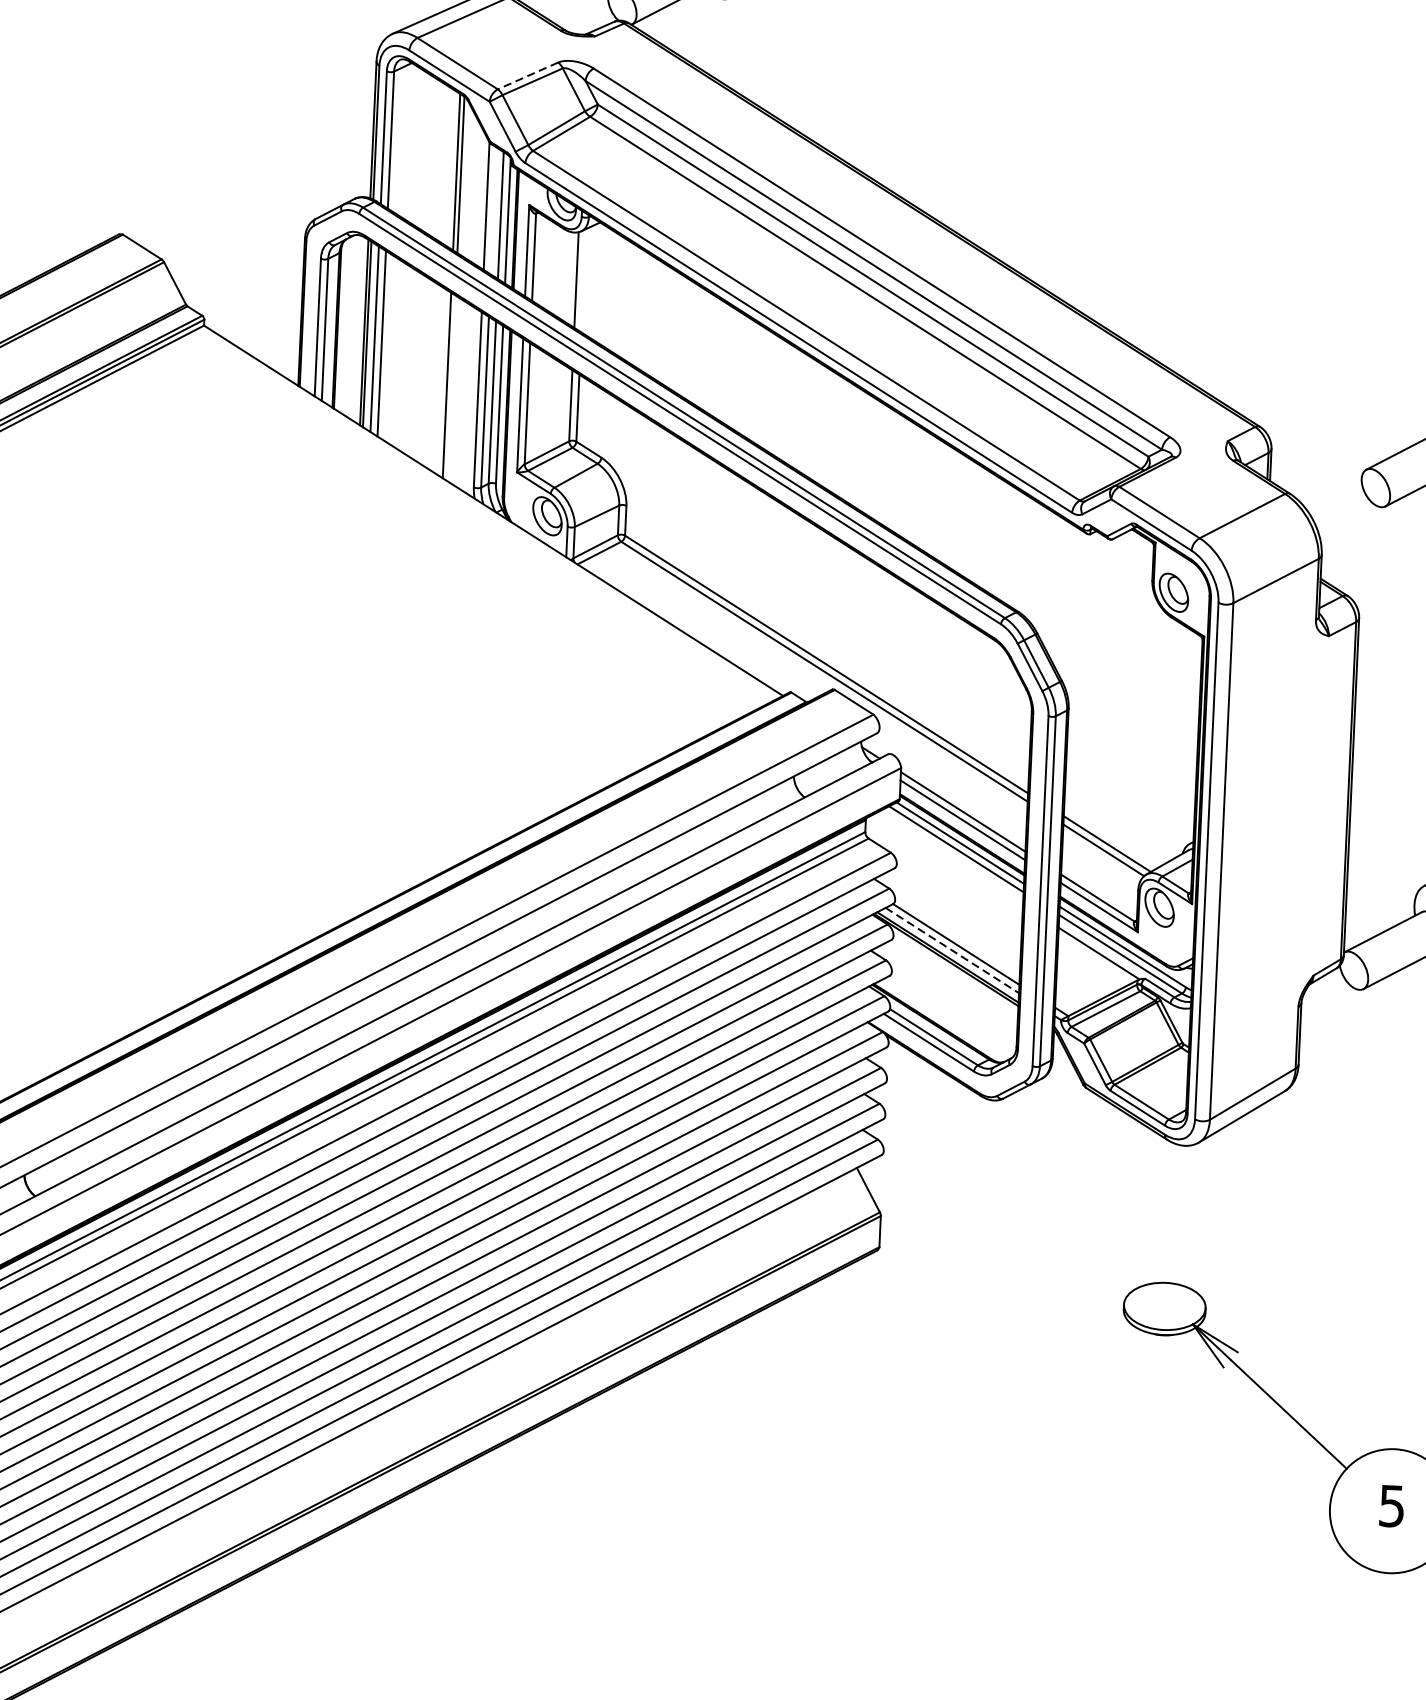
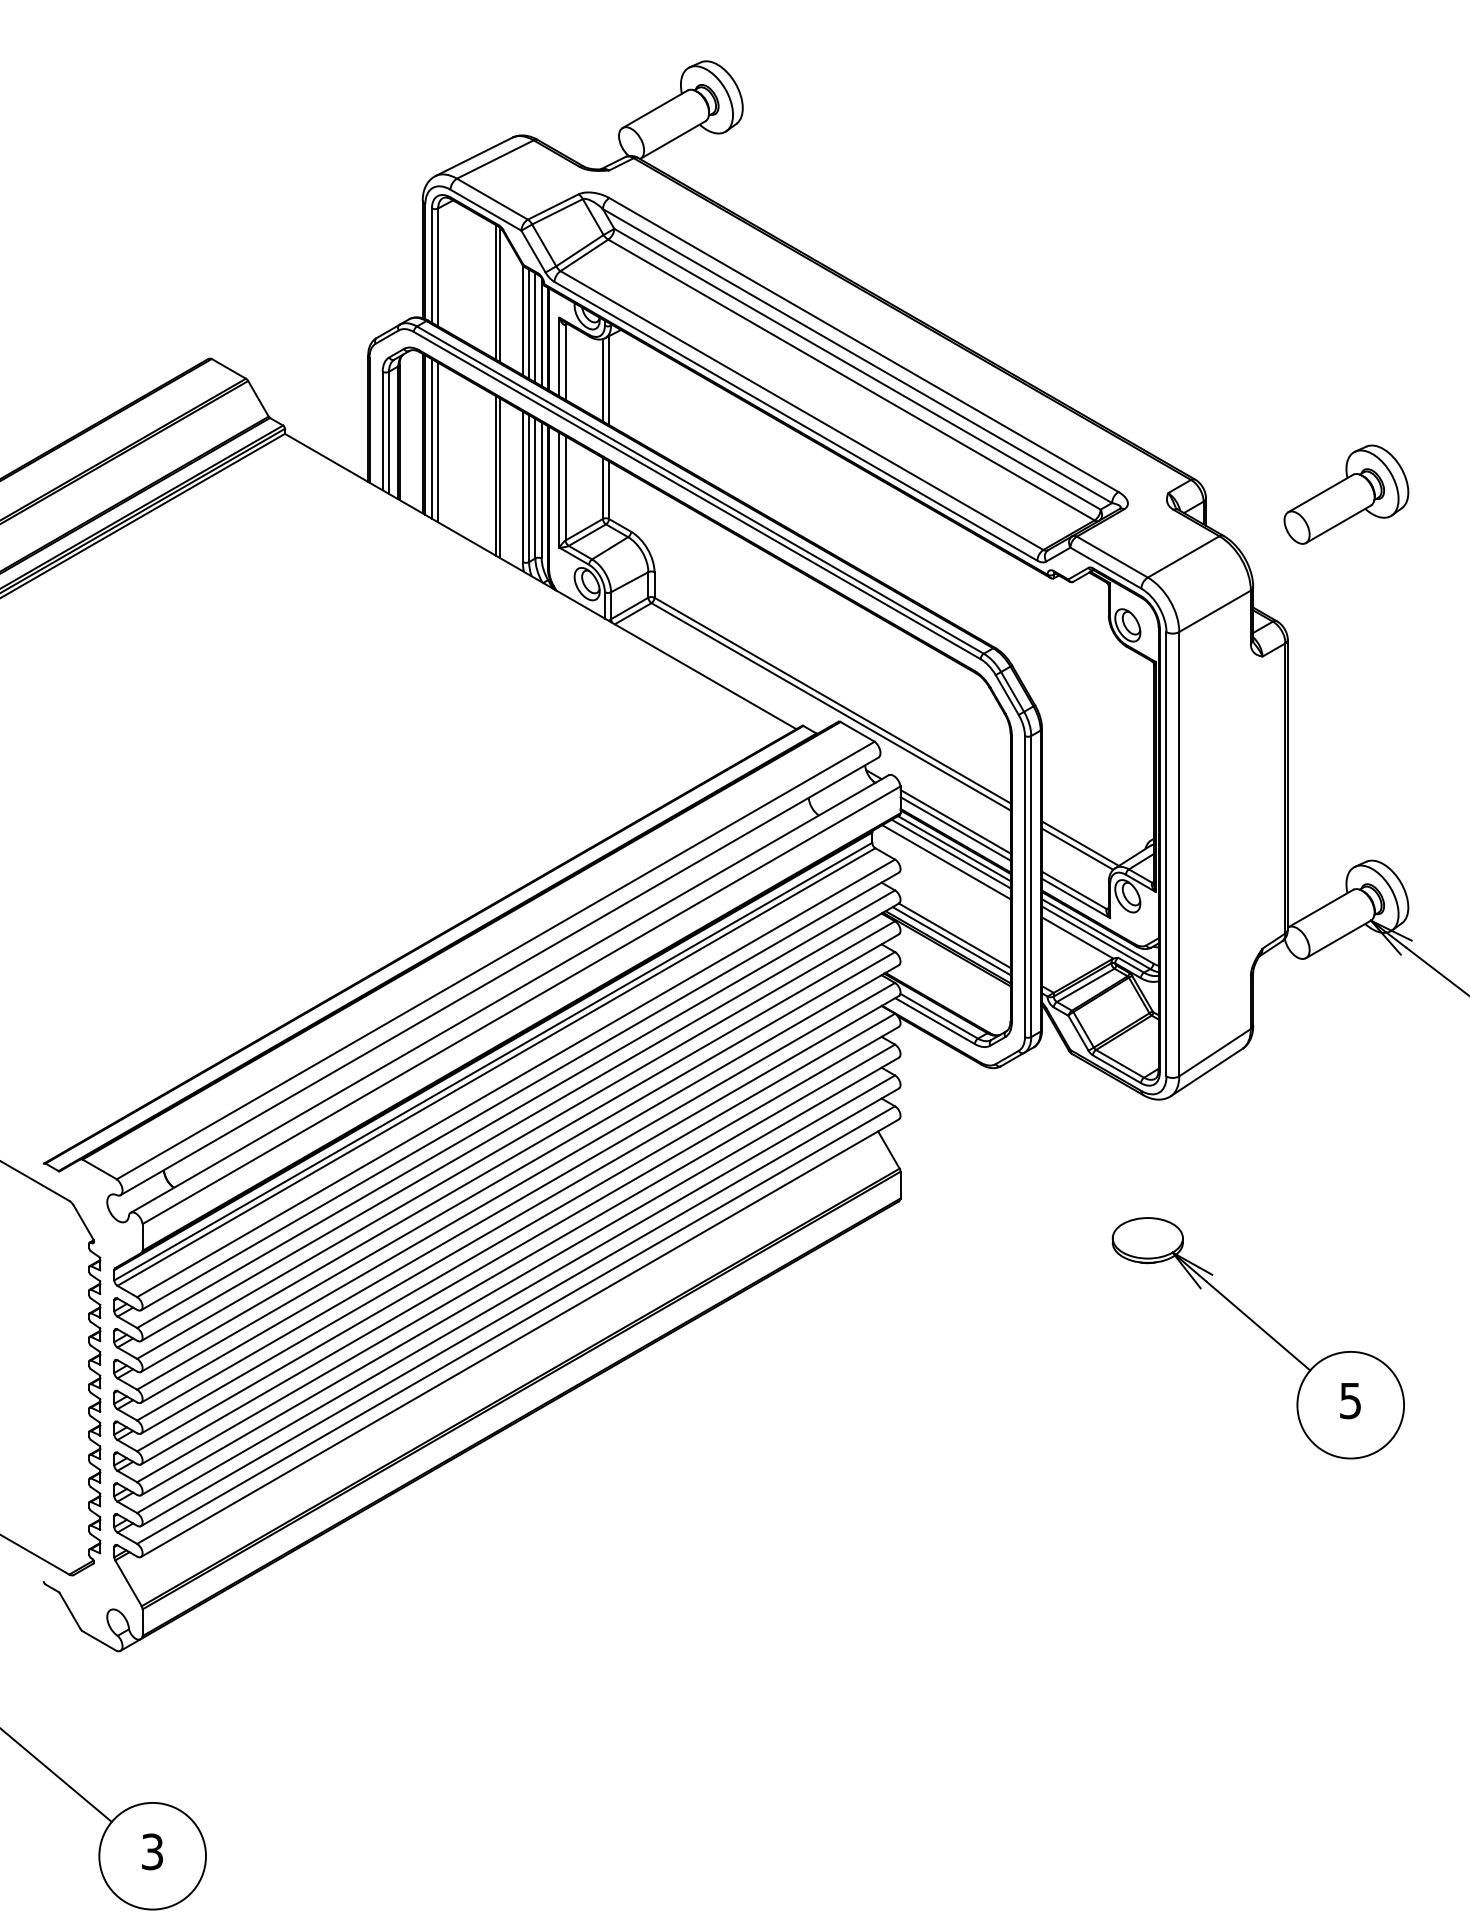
line: (527, 76) -> (552, 207), dashed -> solid
line: (494, 210) -> (529, 323), added
line: (584, 280) -> (609, 380), added
line: (451, 387) -> (499, 477), added
line: (950, 858) -> (946, 862), added
line: (953, 951) -> (952, 941), dashed -> solid

